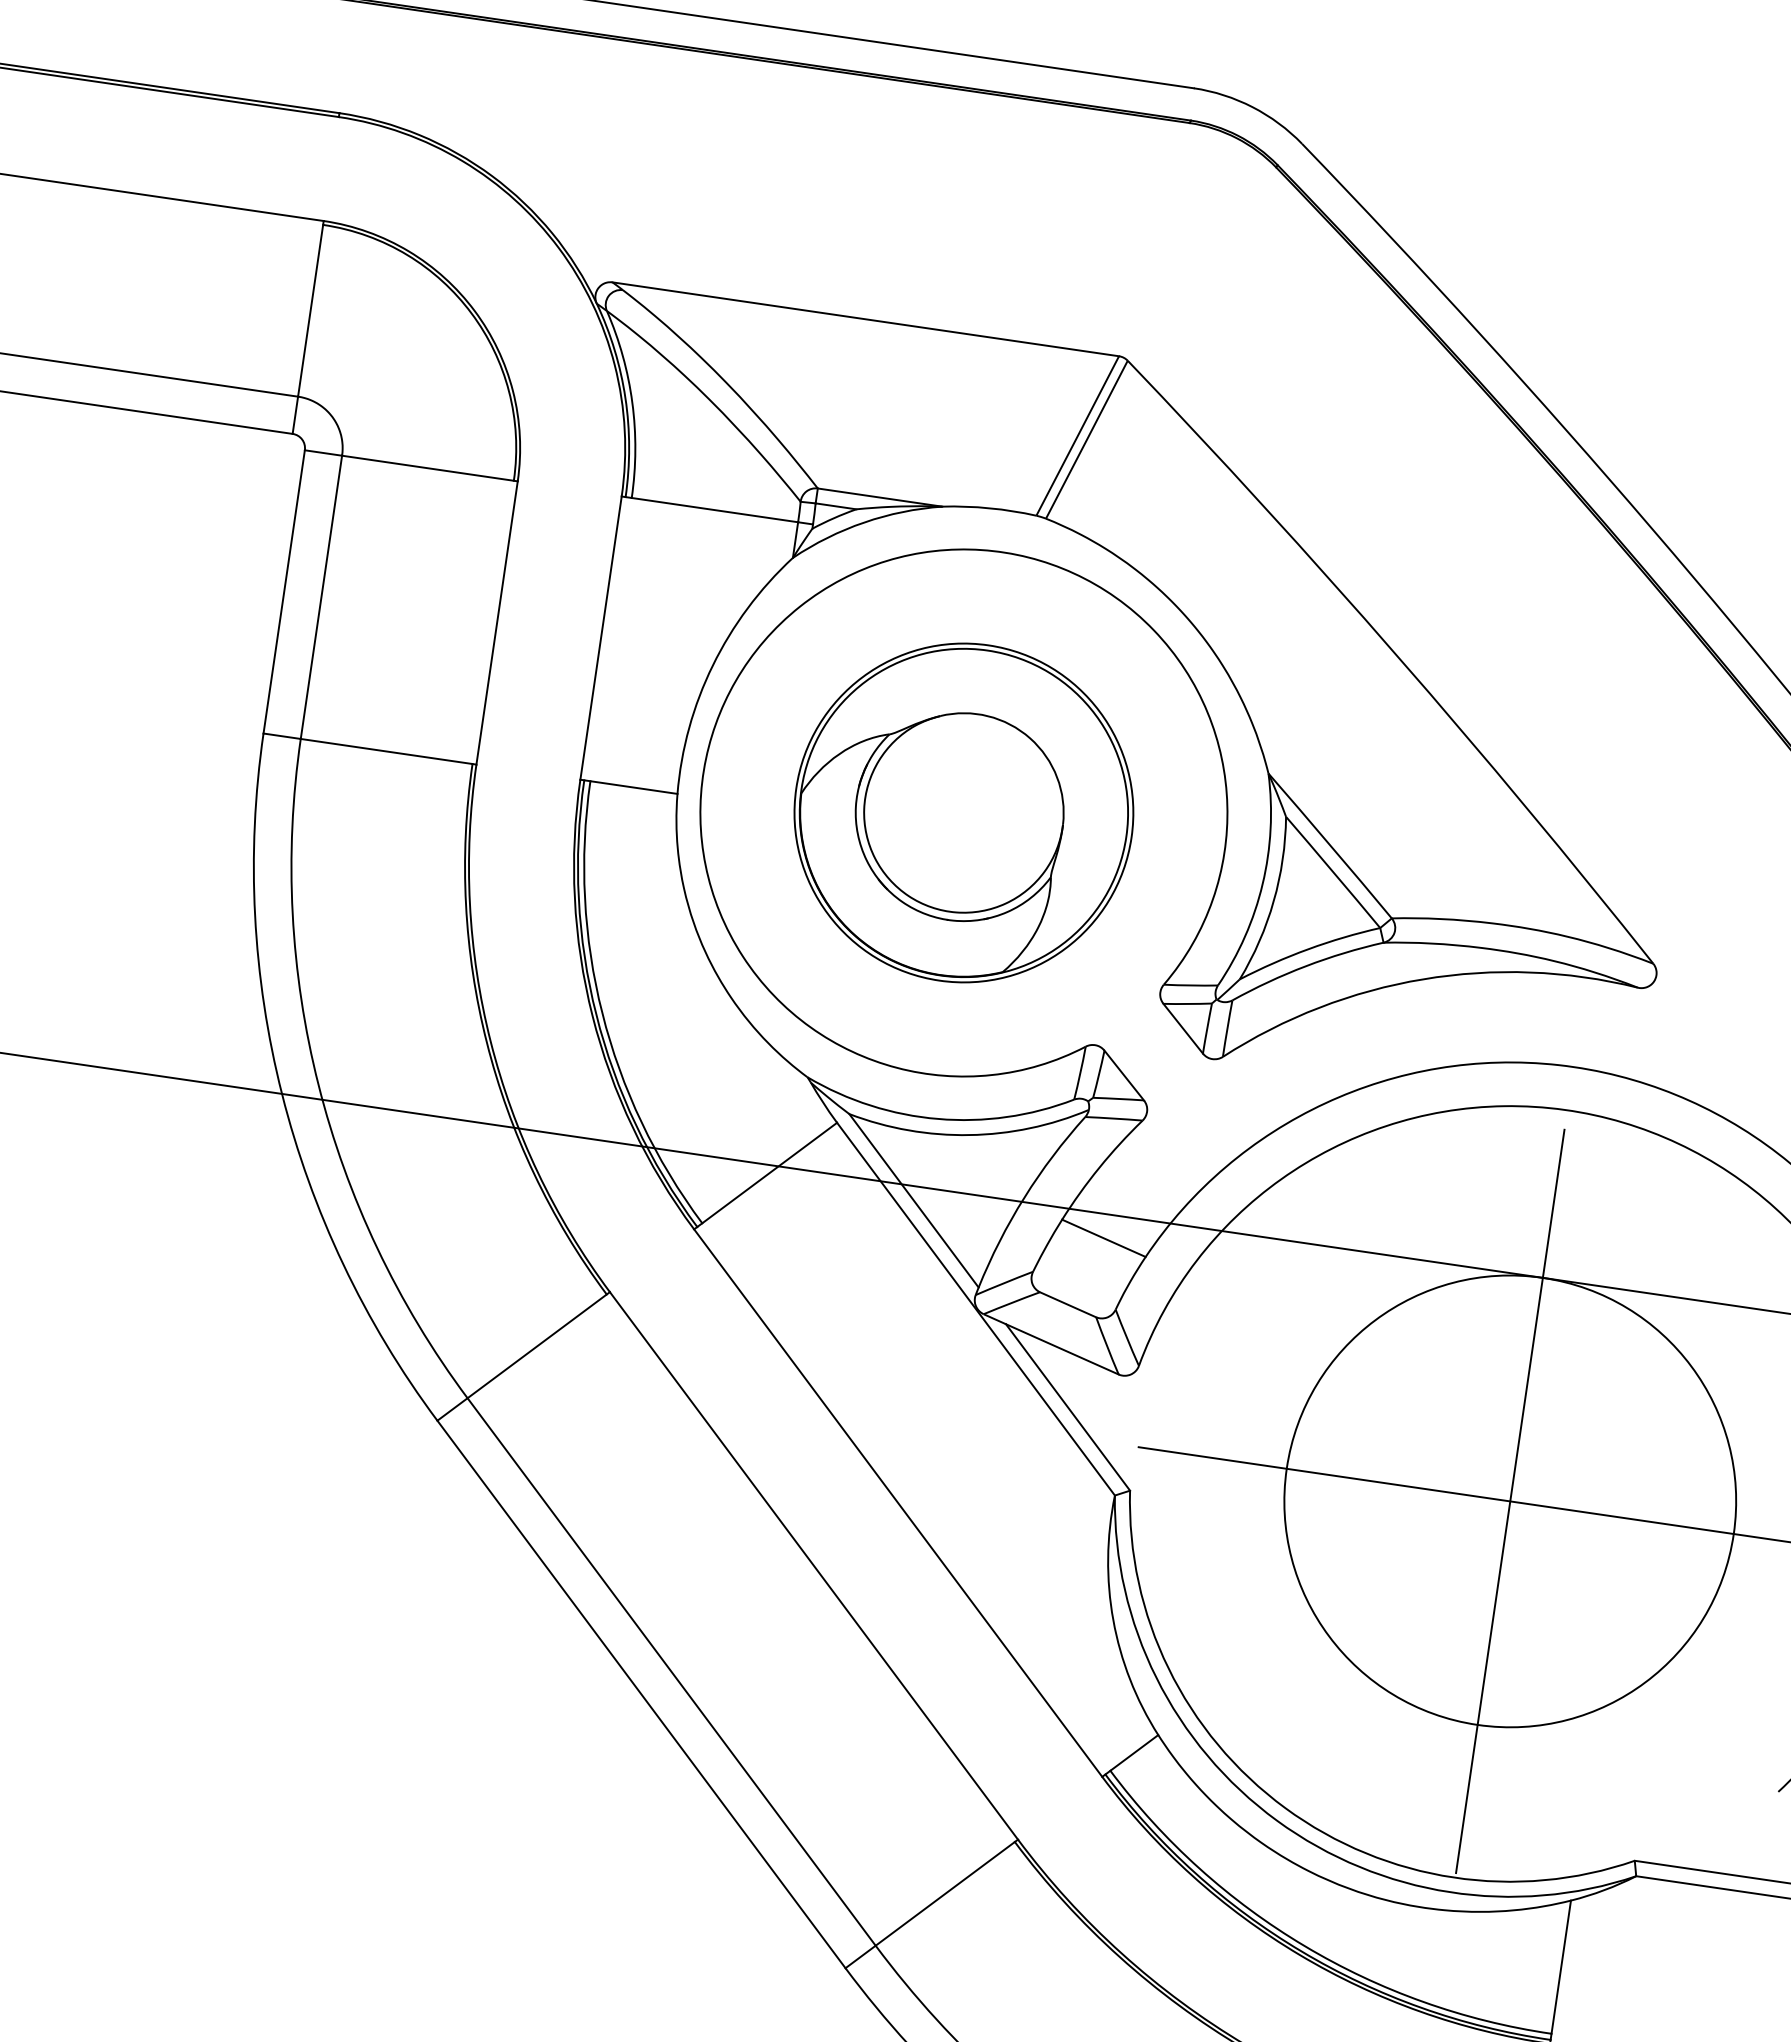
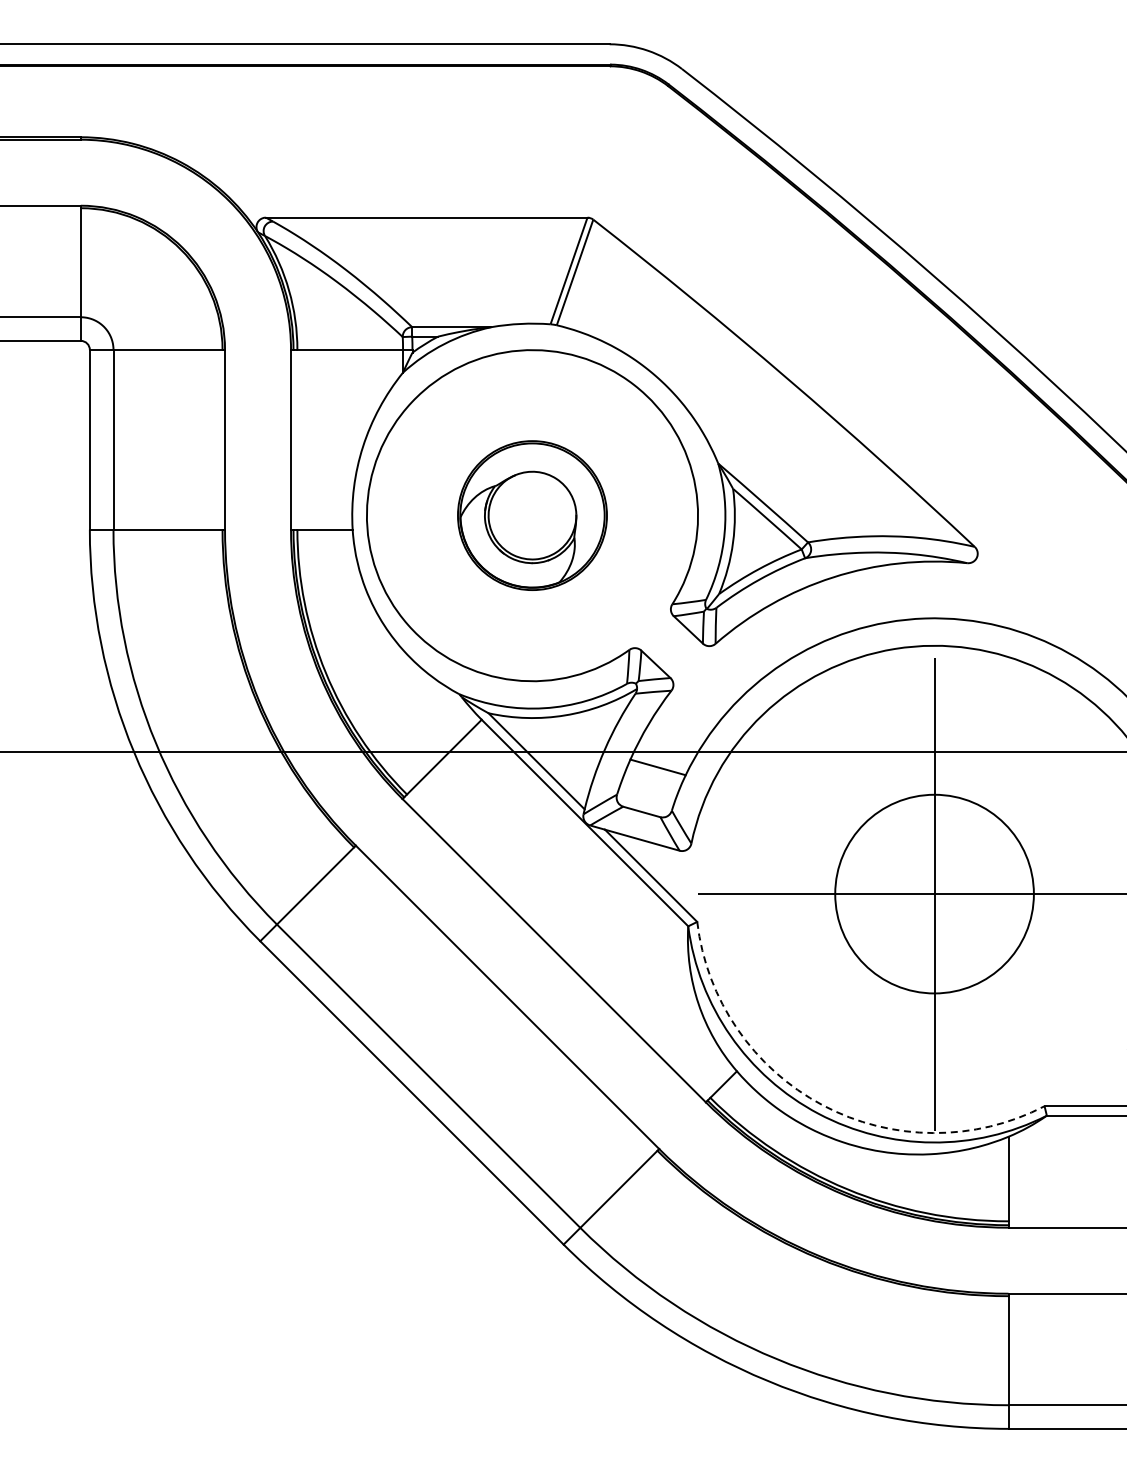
part: (963, 812) -> (532, 515), size x0.7
circle: (1510, 1502) -> (934, 894), size x0.7
arc: (1285, 1808) -> (822, 1105), solid -> dashed

